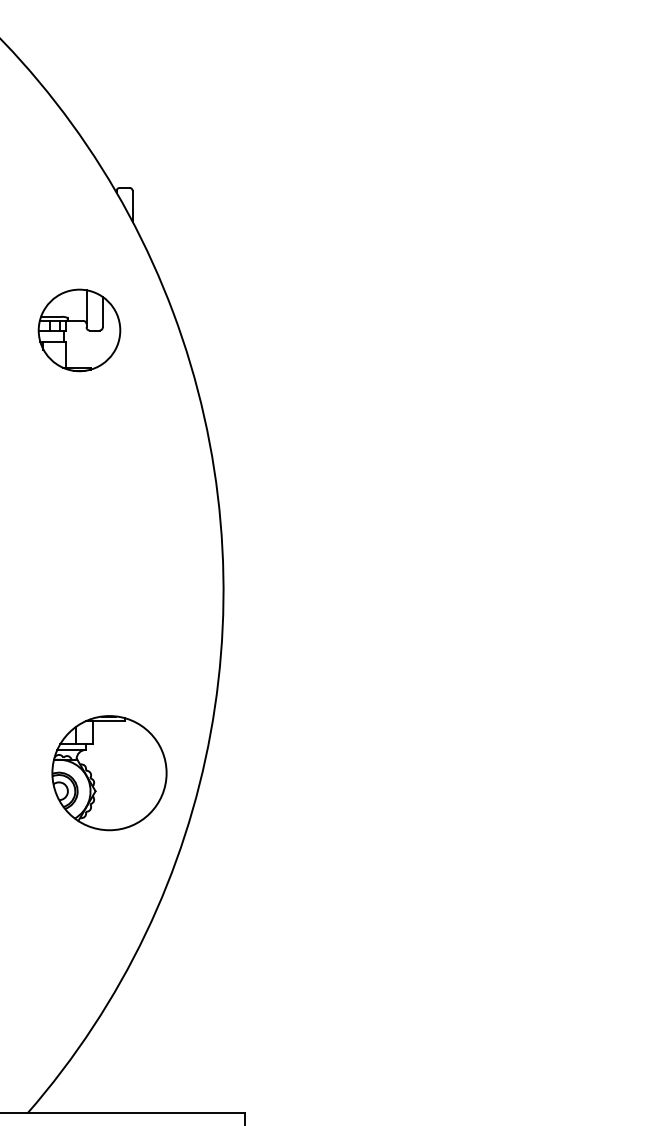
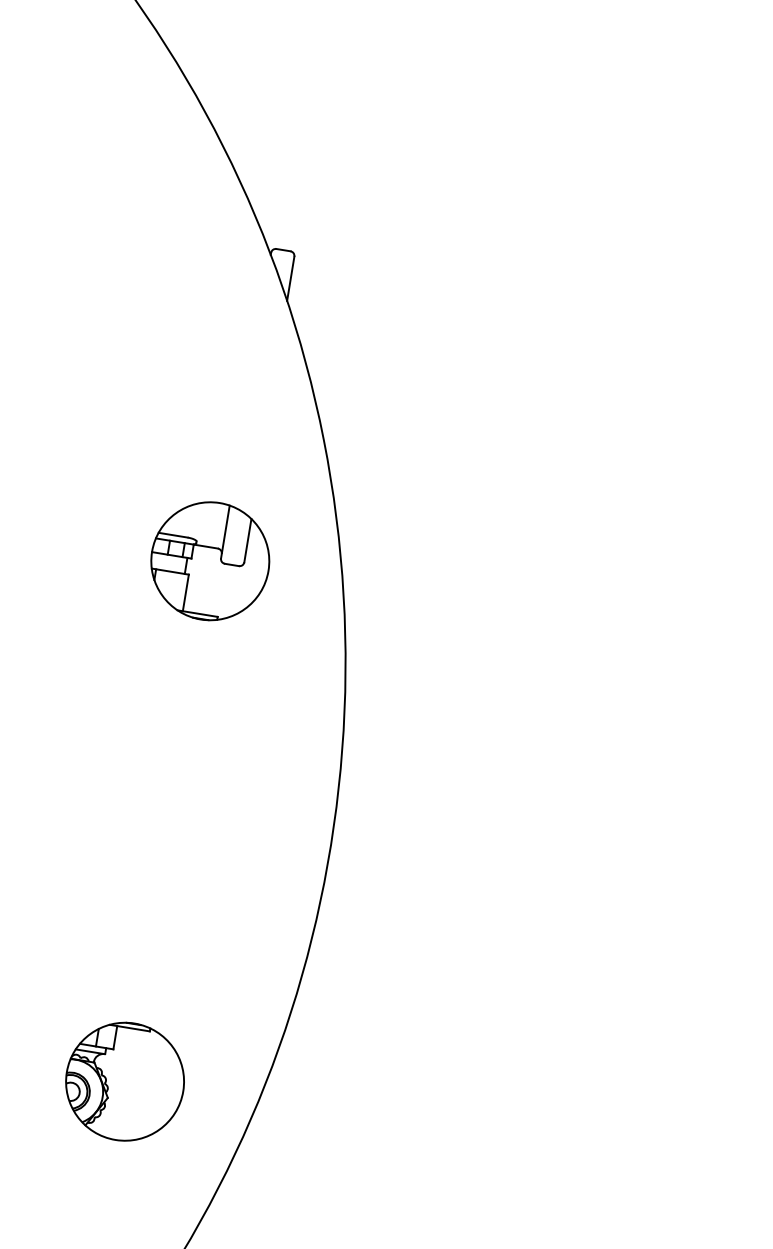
part: (79, 330) -> (210, 561), moved
part: (109, 772) -> (125, 1080), size x0.71

